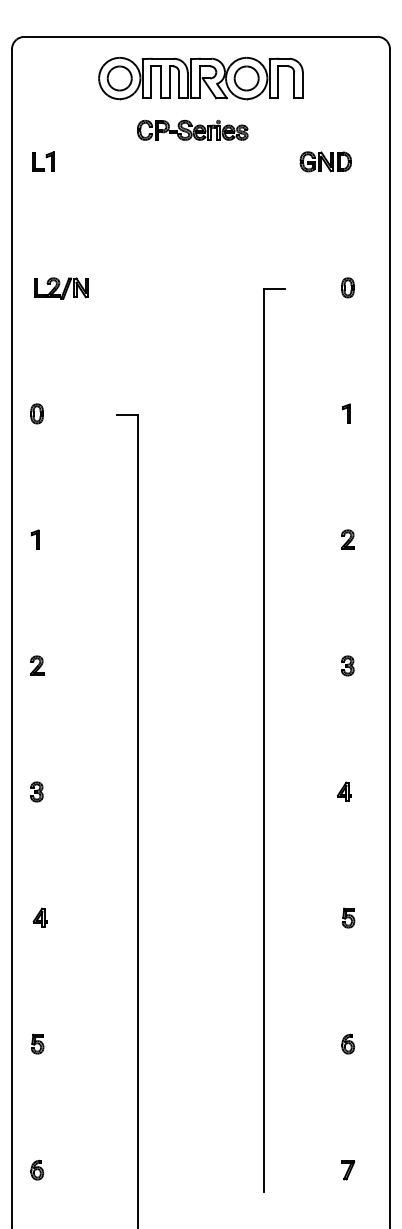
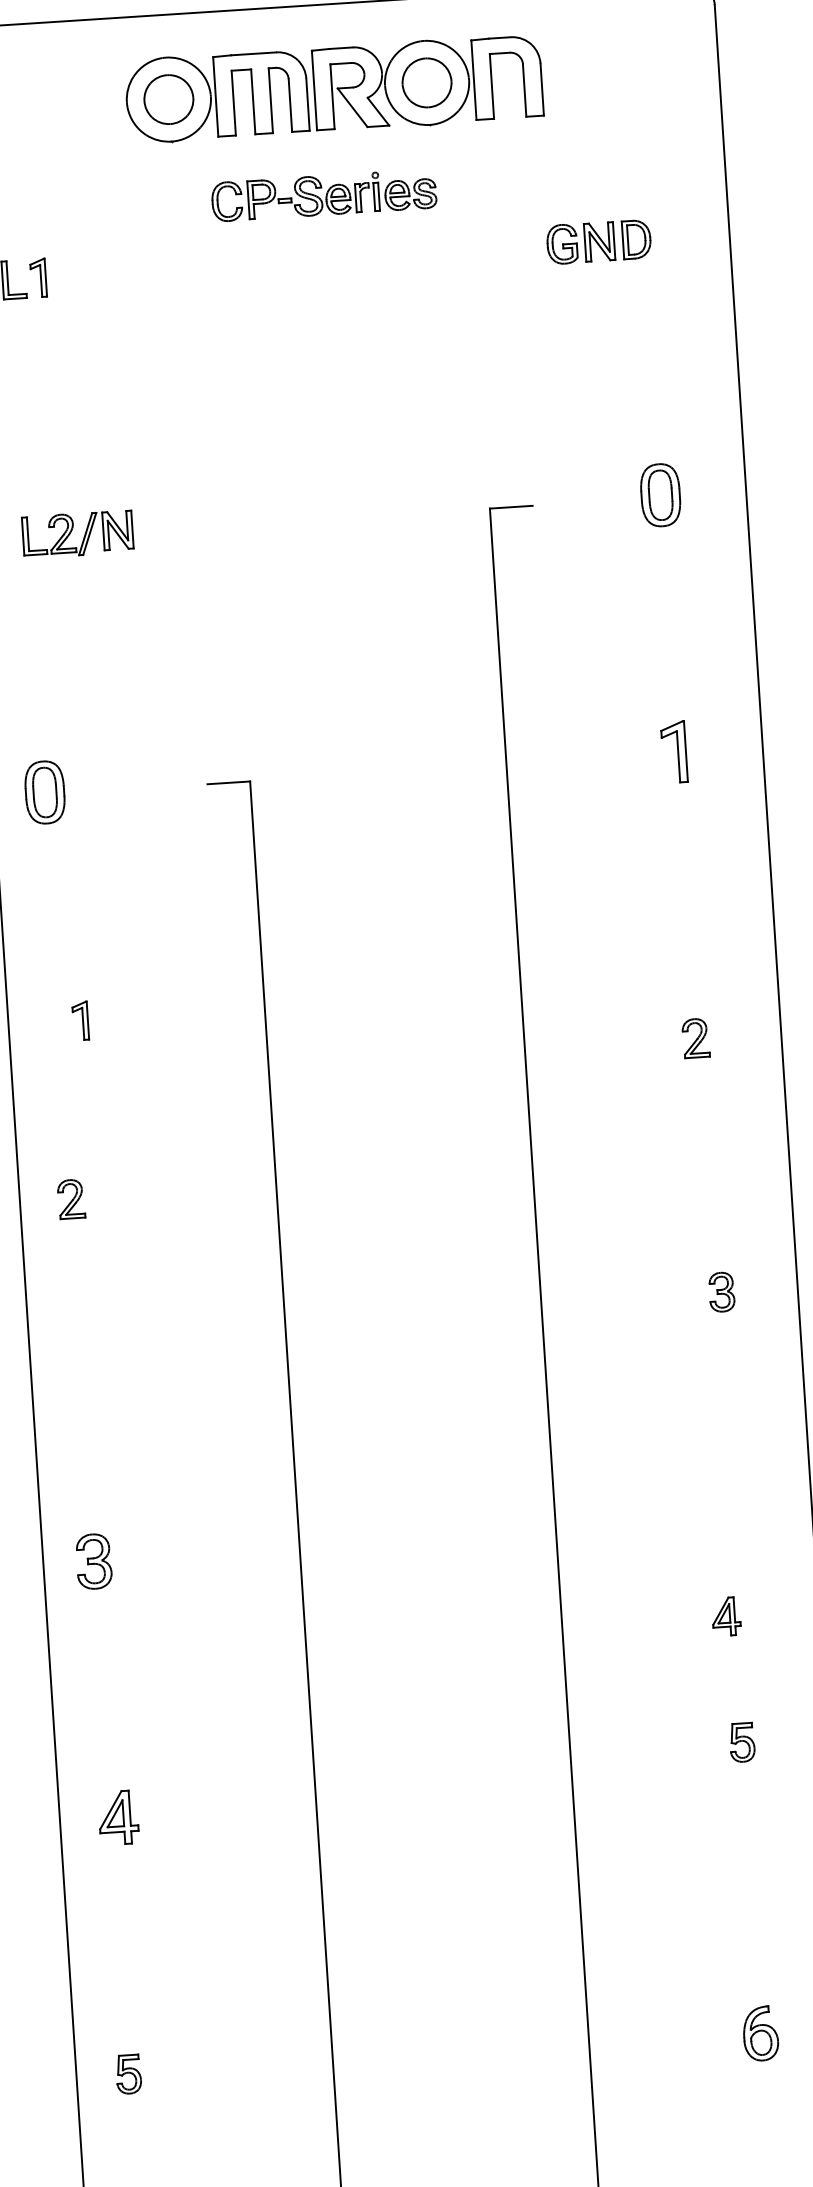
part: (347, 287) -> (659, 494), size x1.6
part: (36, 413) -> (43, 791), size x1.6
part: (346, 413) -> (674, 751), size x1.6
part: (34, 539) -> (78, 1020), moved
part: (347, 539) -> (694, 1037), moved
part: (37, 665) -> (71, 1198), moved
part: (347, 665) -> (721, 1291), moved
part: (36, 791) -> (93, 1560), size x1.4
part: (344, 791) -> (725, 1615), moved
part: (39, 917) -> (115, 1816), size x1.4
part: (348, 917) -> (742, 1741), moved
part: (347, 1043) -> (758, 2032), size x1.4

